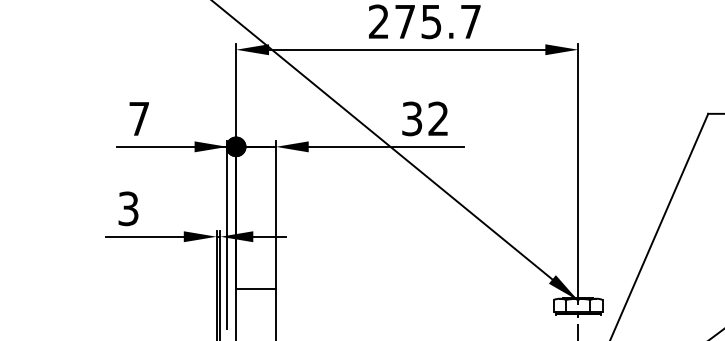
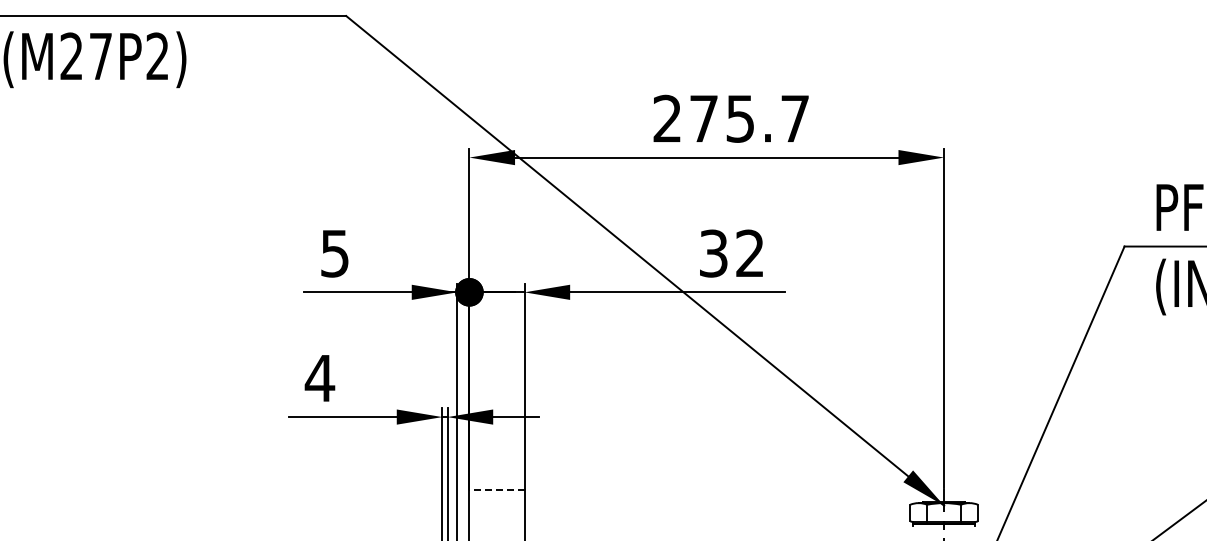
text: (138, 118) -> (334, 253), 7 -> 5
text: (128, 208) -> (319, 378), 3 -> 4
line: (255, 289) -> (496, 490), solid -> dashed

